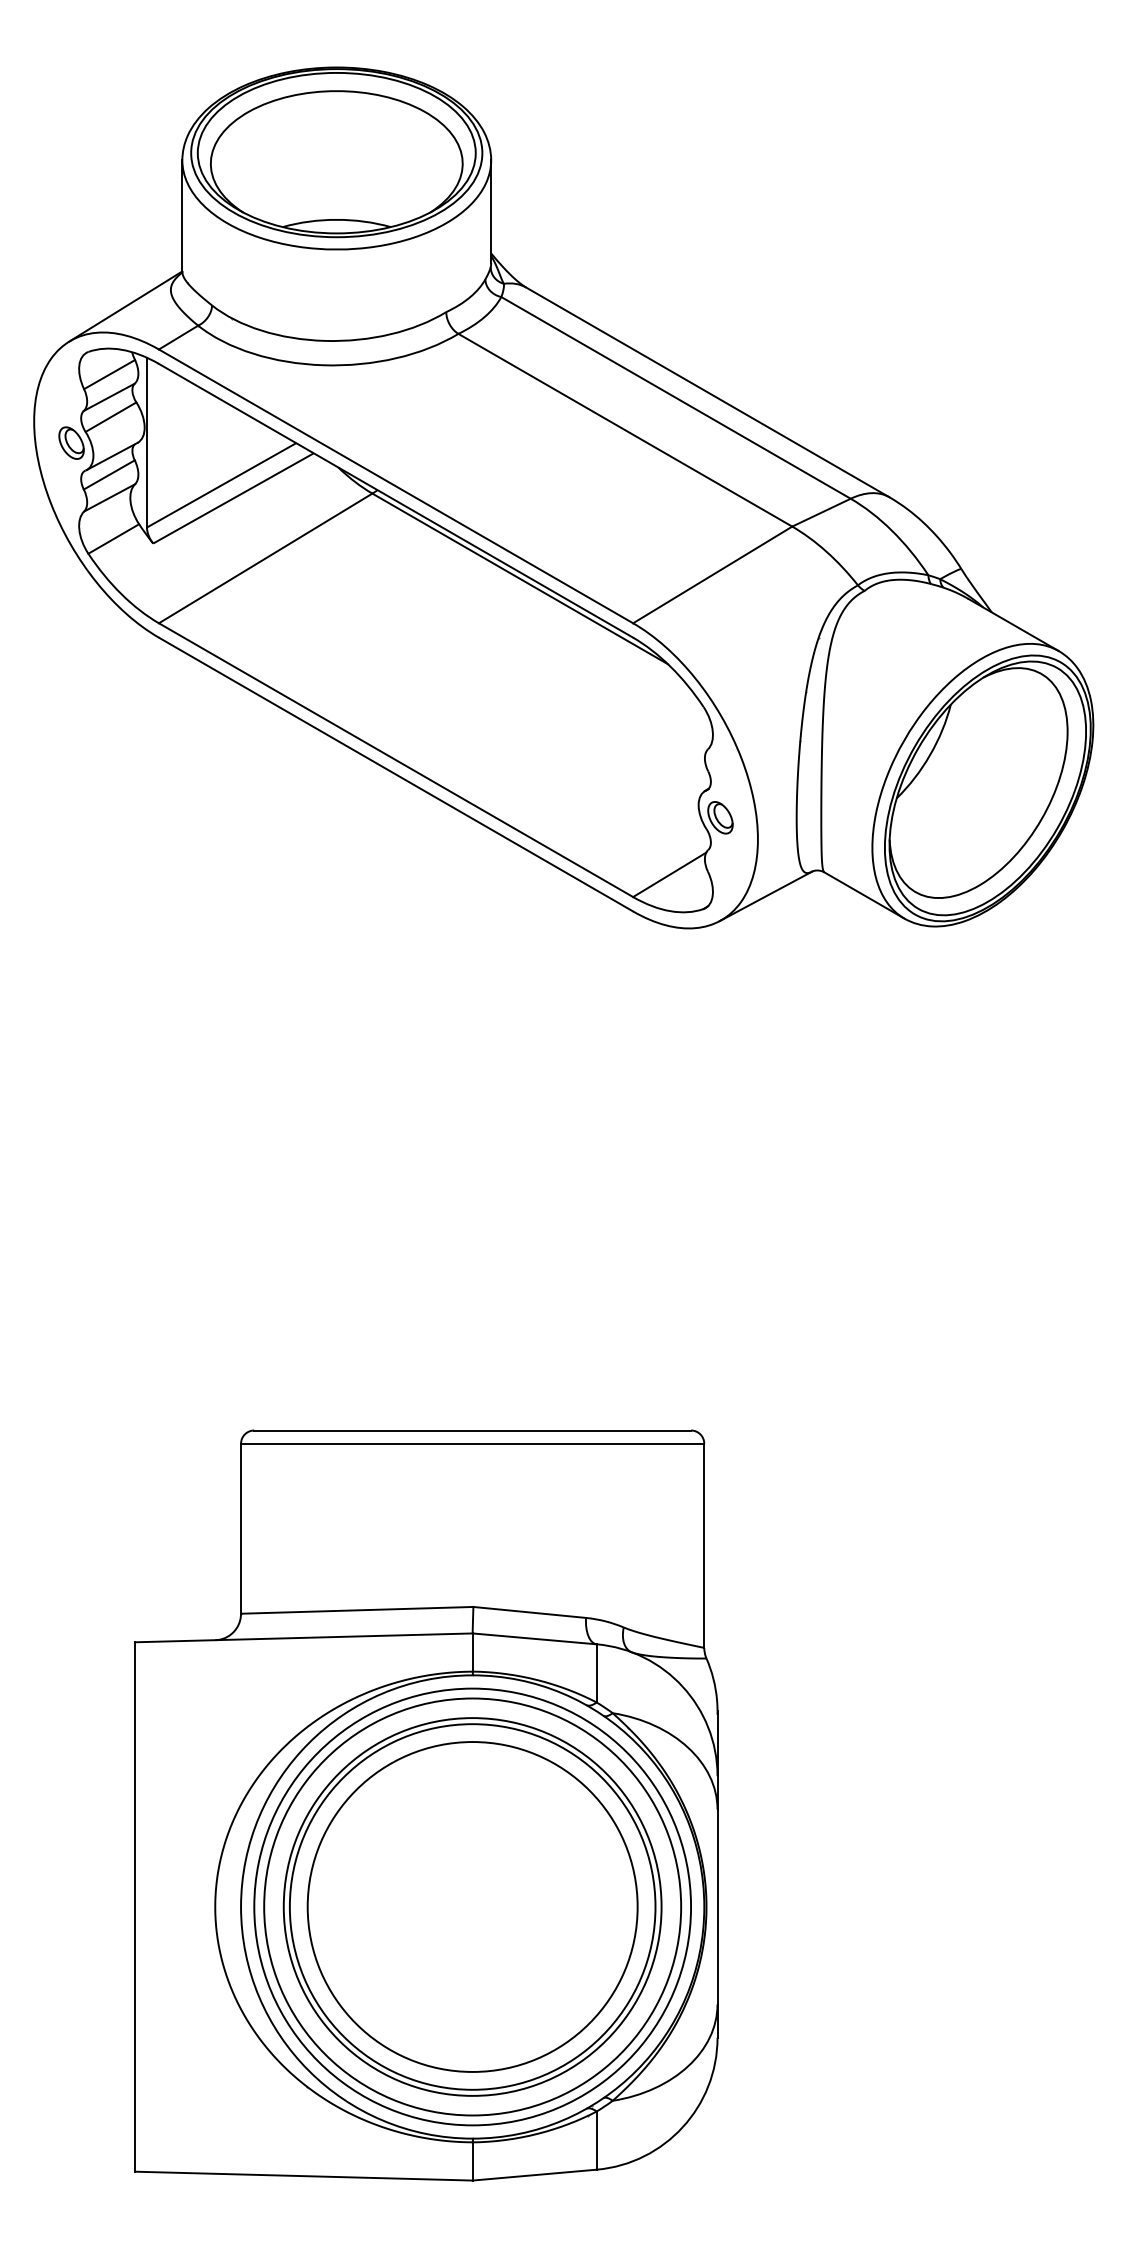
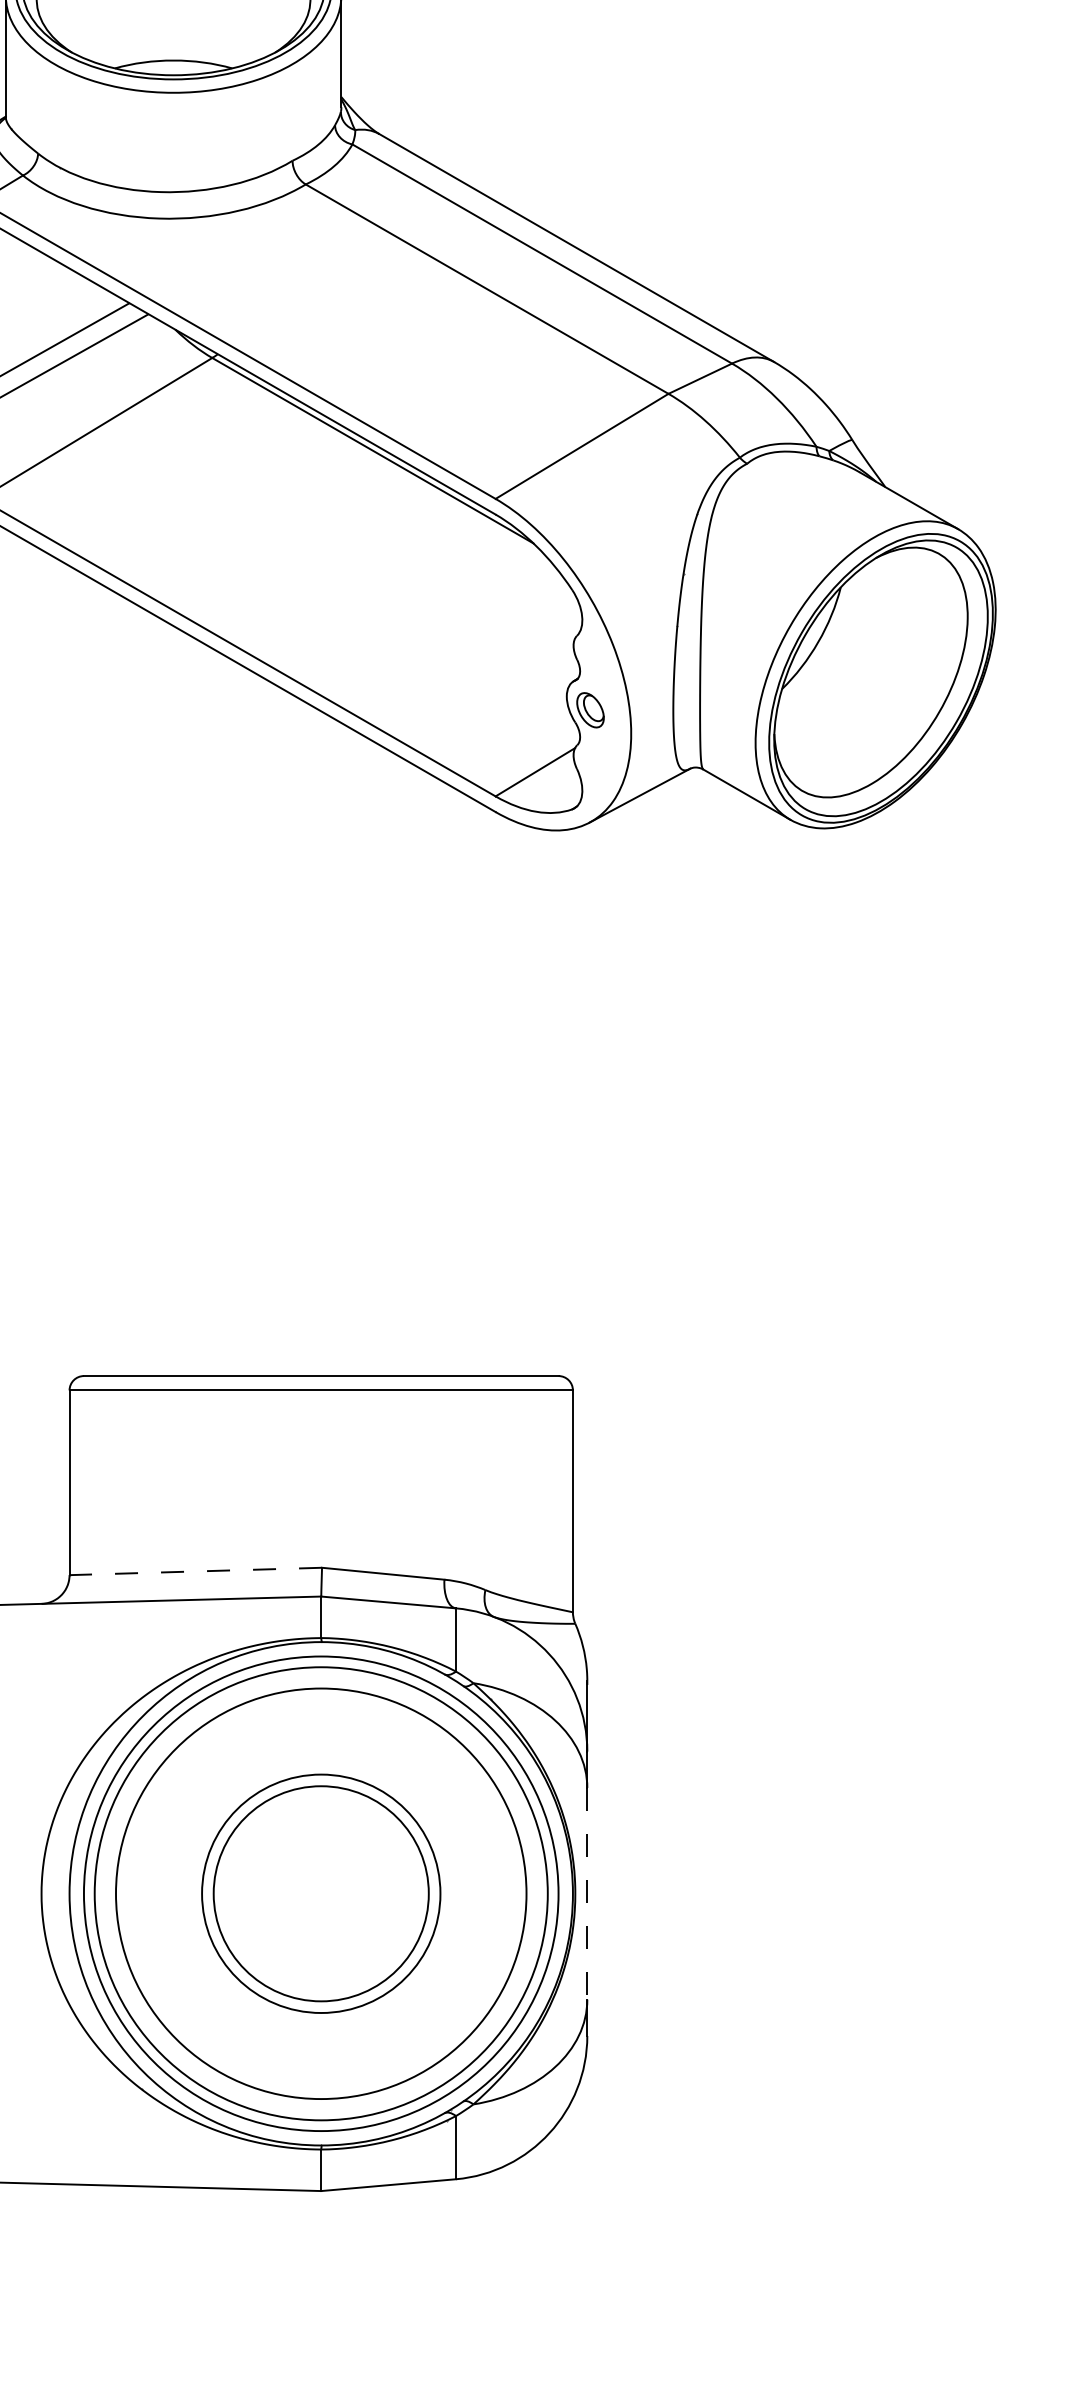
line: (356, 1610) -> (195, 1571), solid -> dashed
circle: (472, 1906) -> (321, 1893), size x0.6
circle: (472, 1906) -> (321, 1893), size x0.6
line: (717, 1907) -> (587, 1894), solid -> dashed

